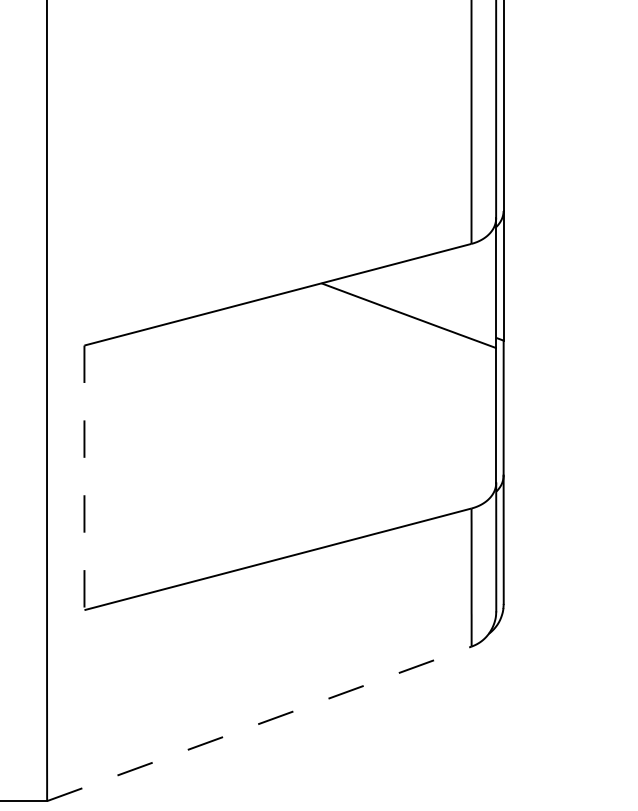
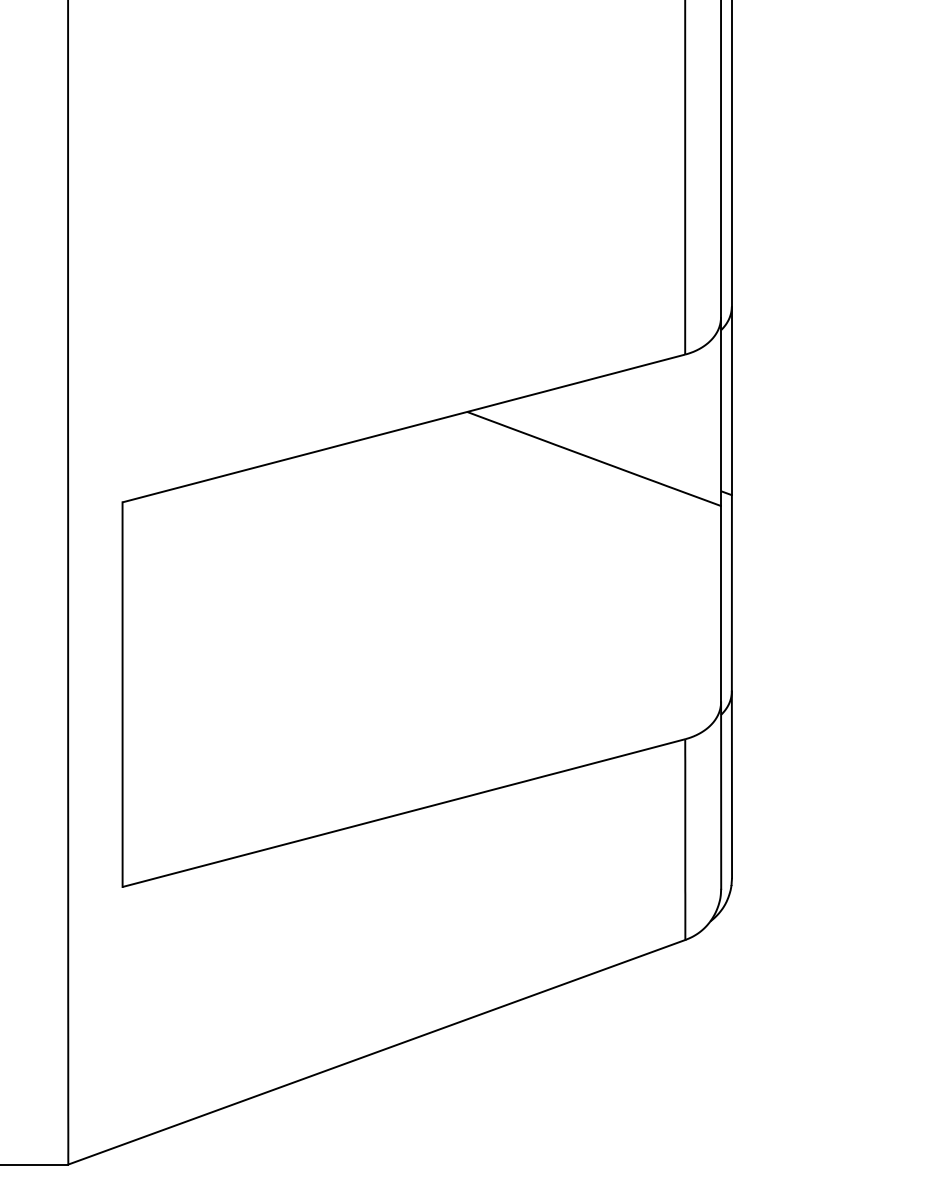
line: (84, 478) -> (122, 695), dashed -> solid
line: (259, 723) -> (377, 1051), dashed -> solid

